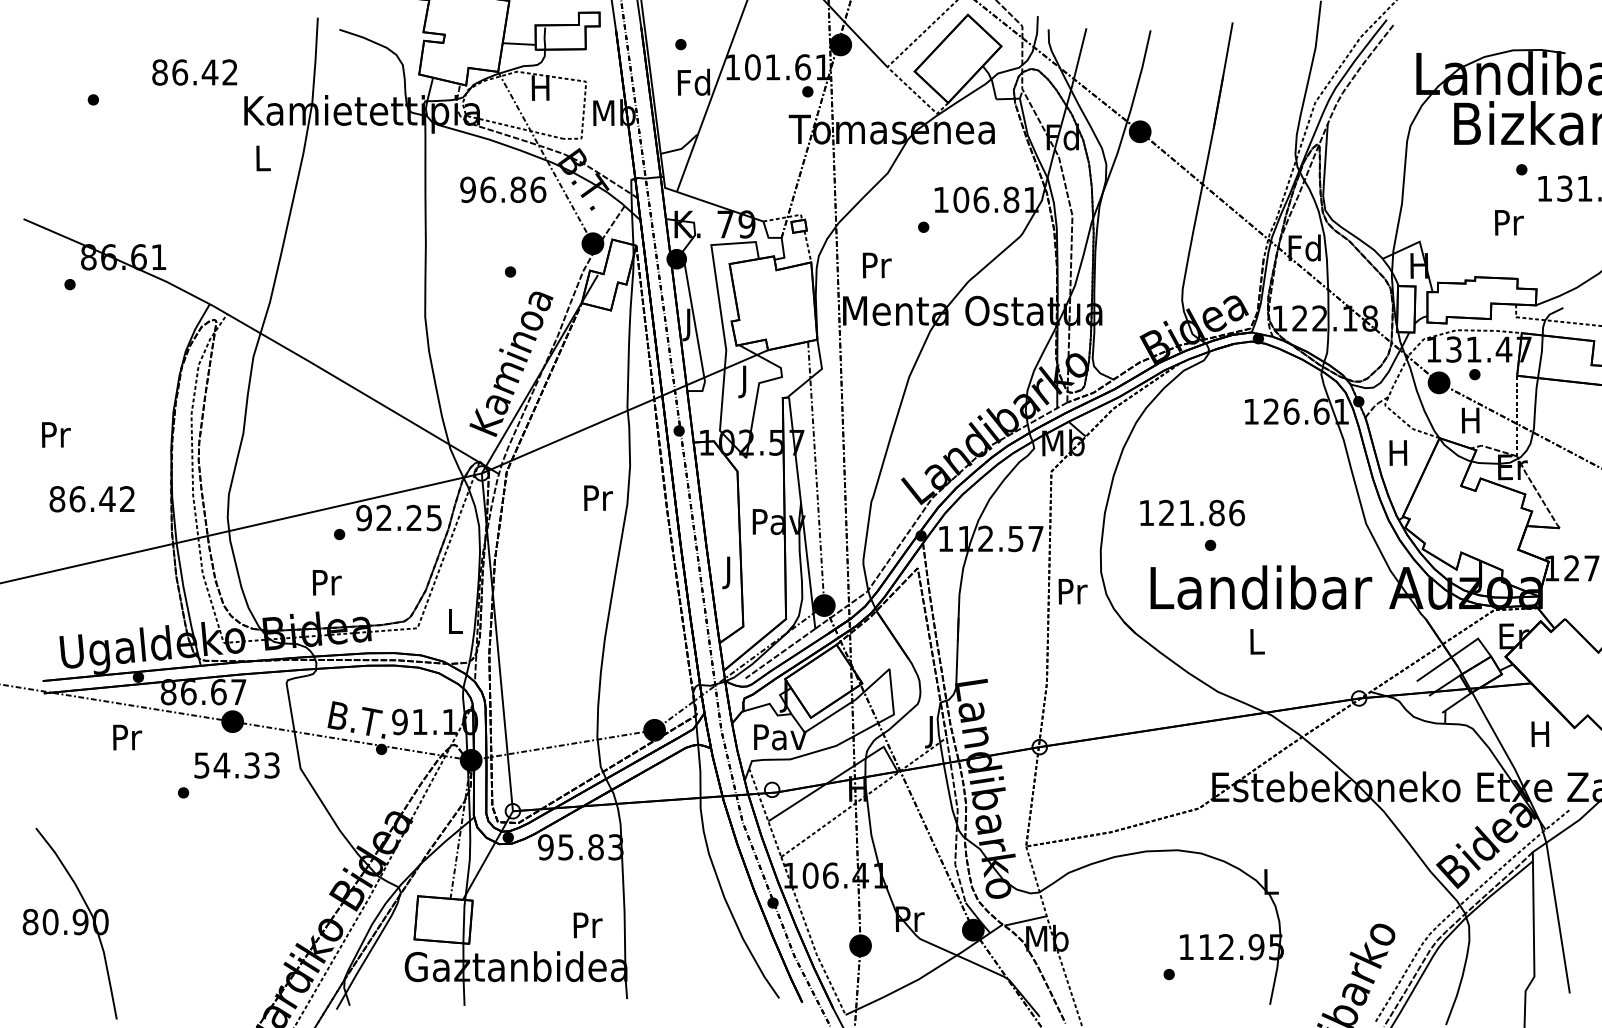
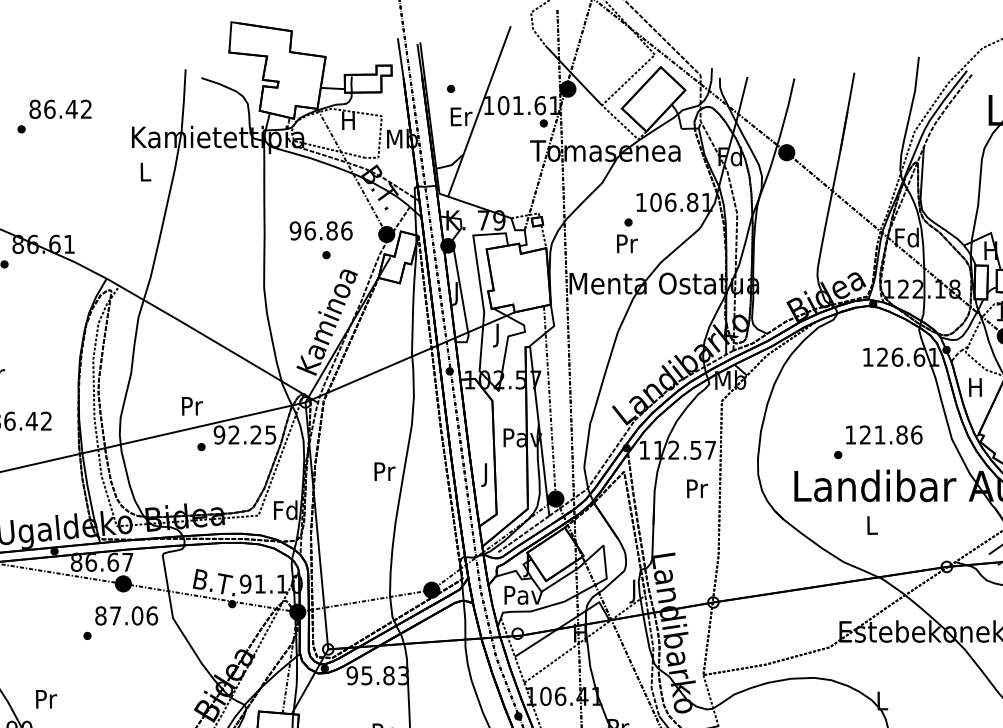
text: (194, 72) -> (60, 109), moved
text: (693, 81) -> (460, 115), Fd -> Er
text: (503, 189) -> (321, 230), moved
text: (876, 265) -> (626, 243), moved
text: (598, 497) -> (384, 471), moved
text: (1192, 512) -> (884, 434), moved
text: (326, 582) -> (191, 406), moved
text: (1072, 591) -> (697, 488), moved
text: (454, 620) -> (285, 509), L -> Fd
text: (127, 737) -> (46, 699), moved
text: (237, 765) -> (126, 615), 54.33 -> 87.06

